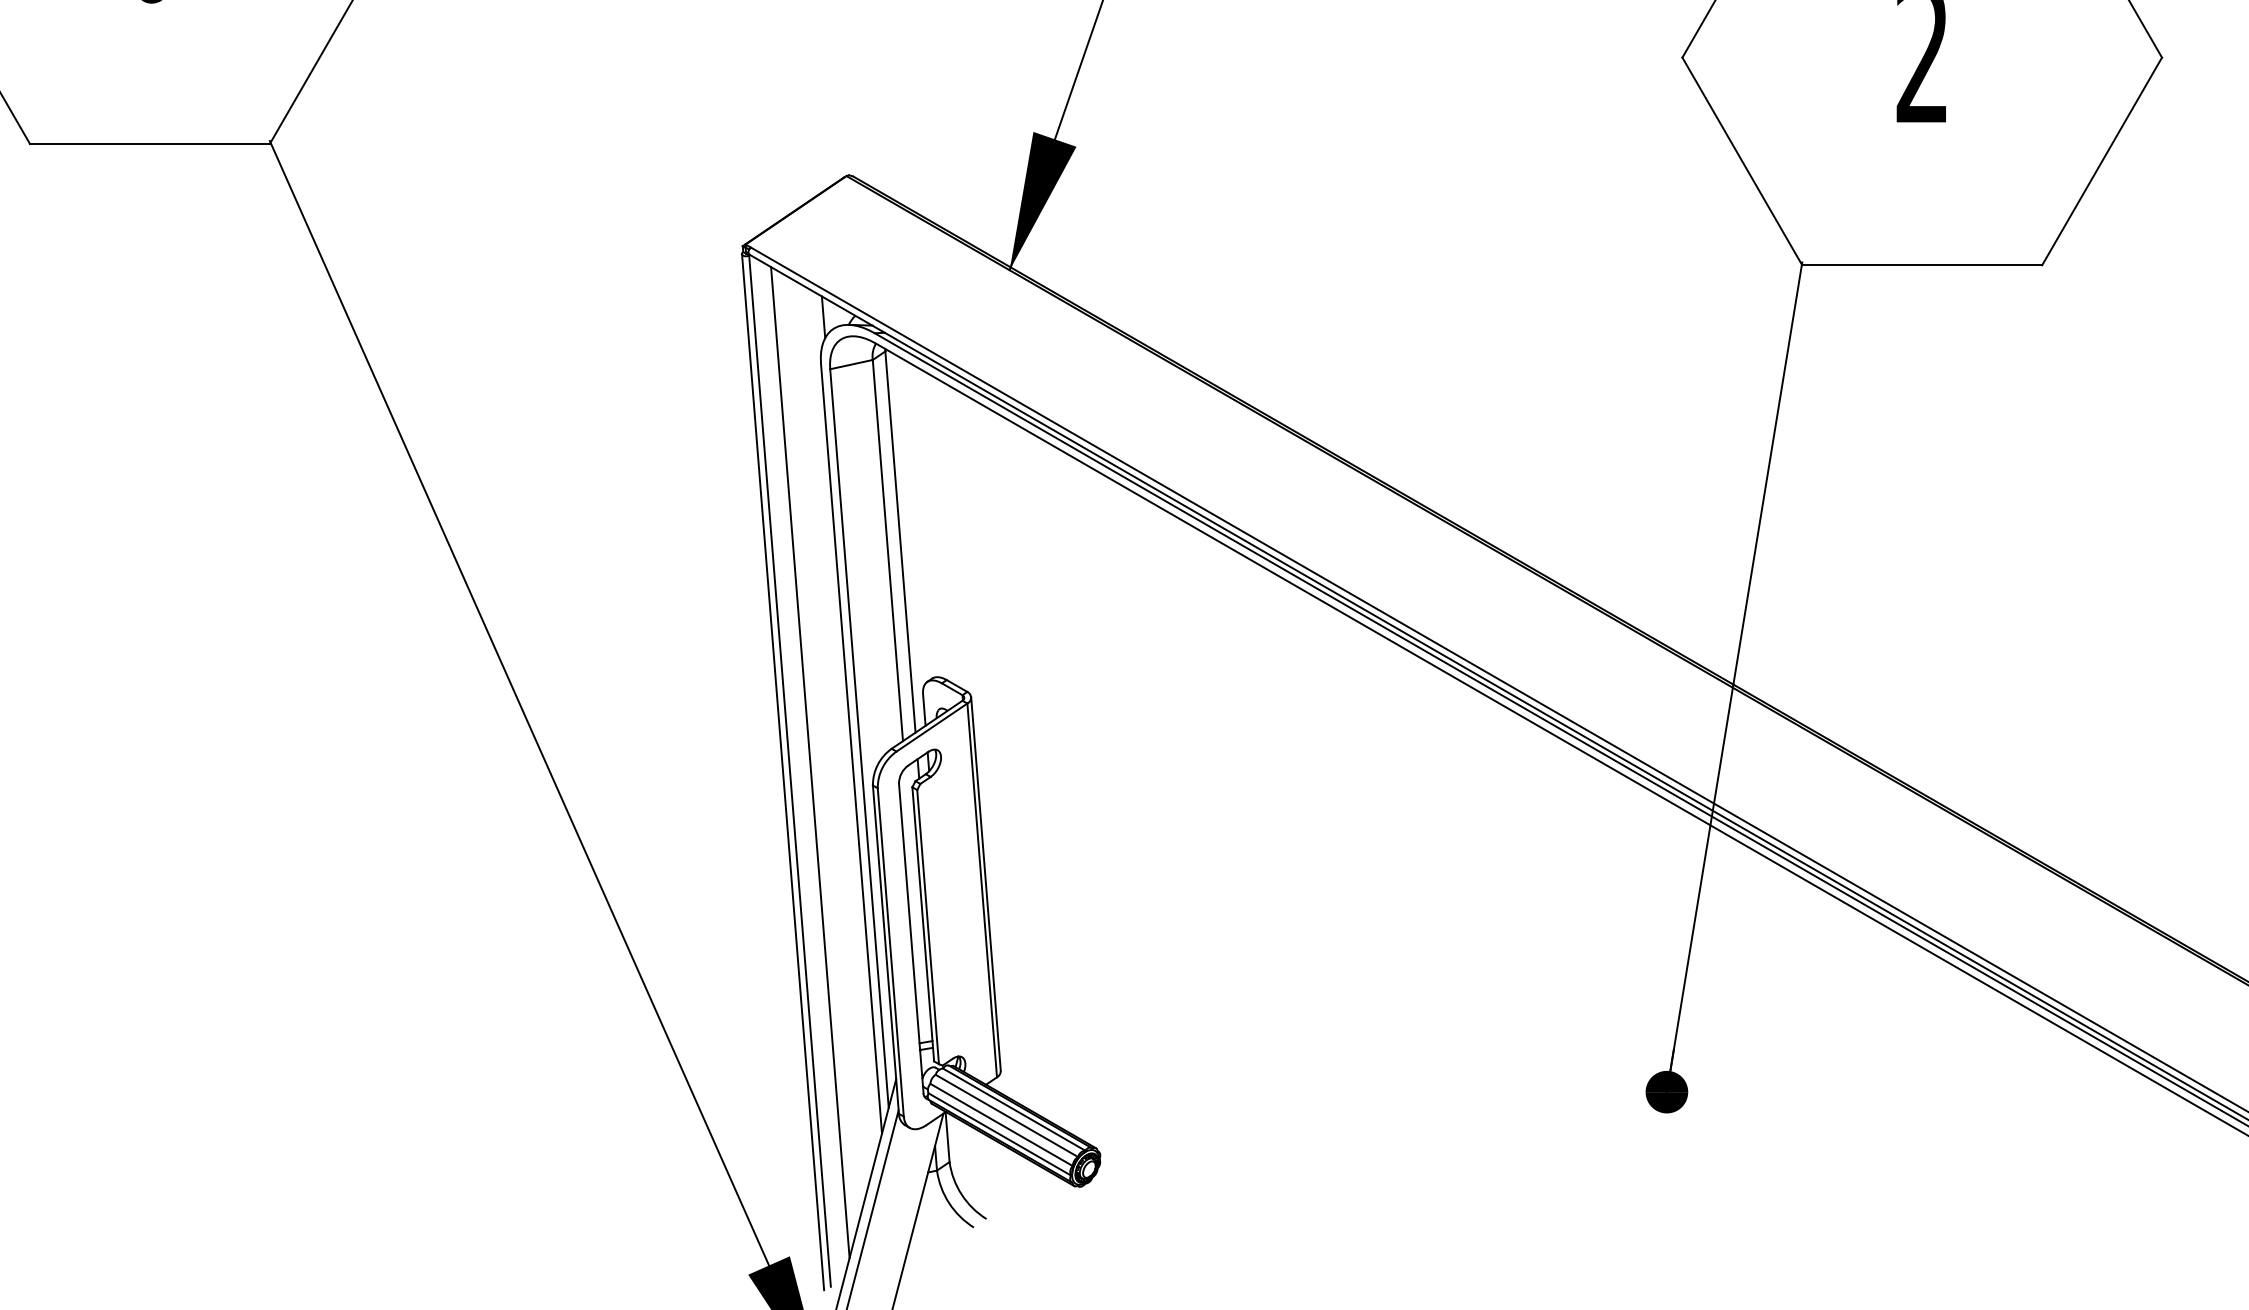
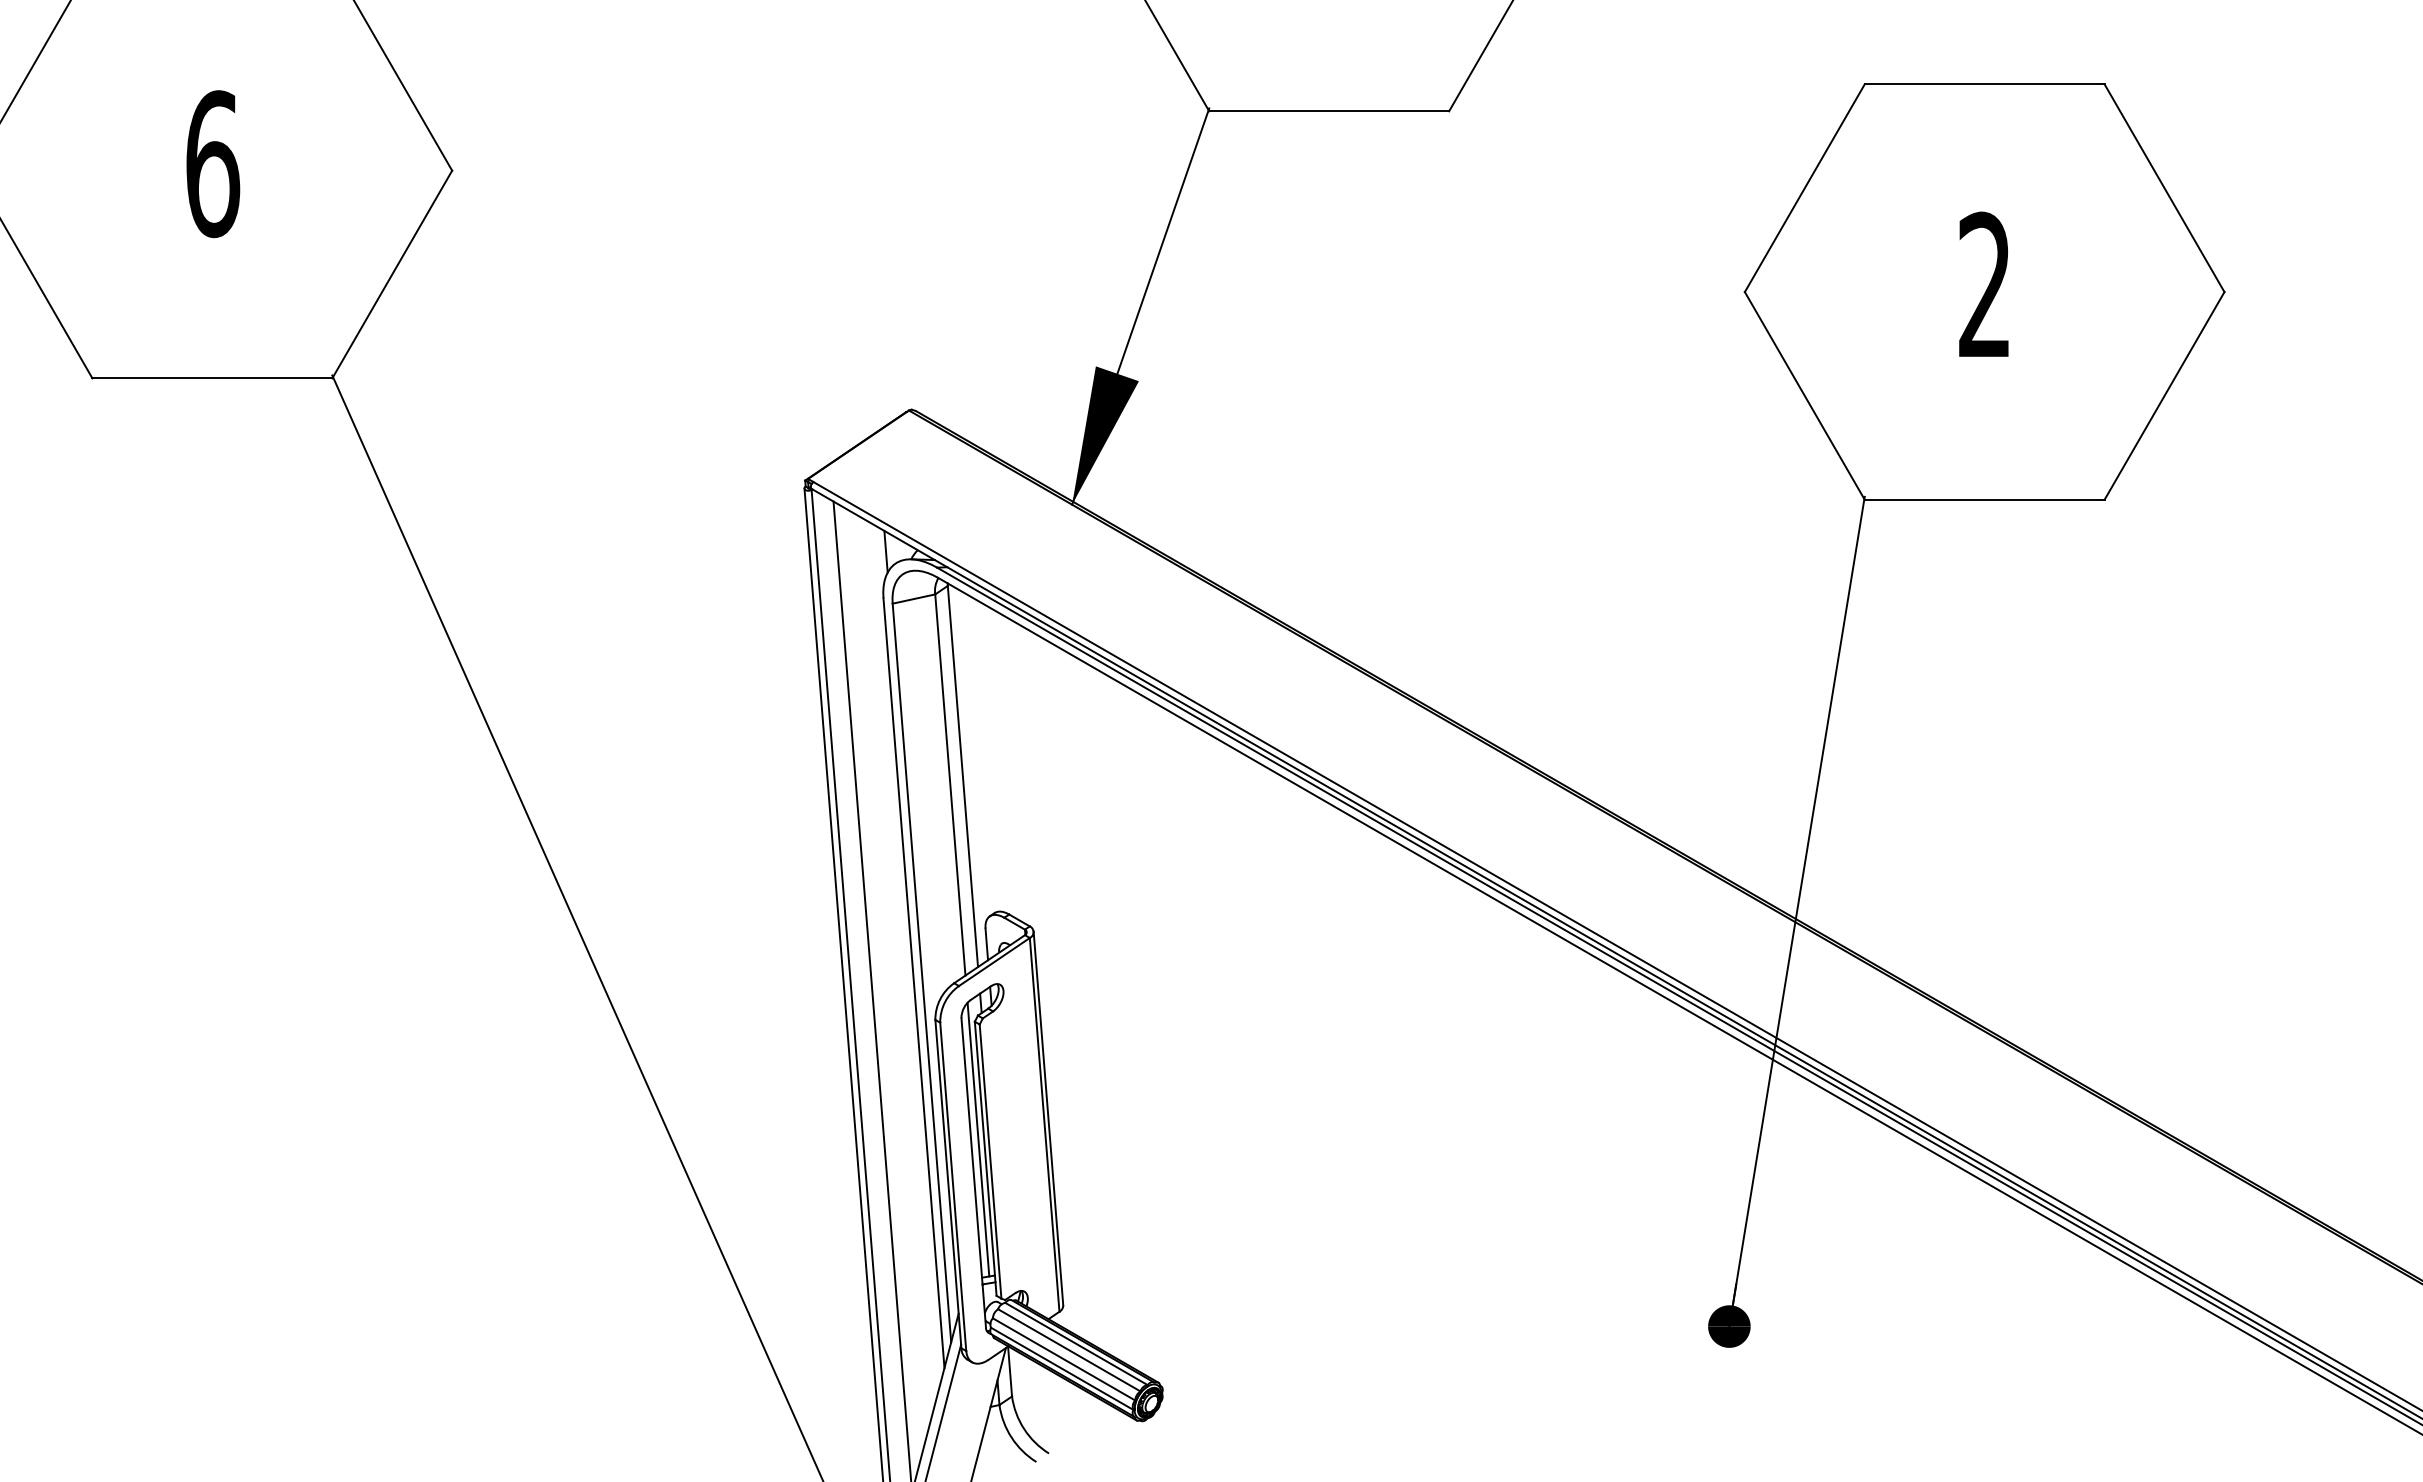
line: (916, 905) -> (978, 1139), added

